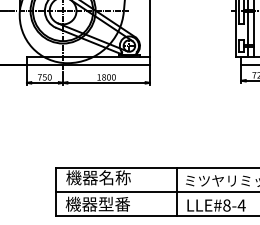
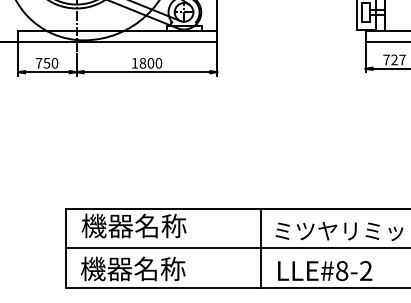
text: (114, 203) -> (159, 267), 機器型番 -> 機器名称
text: (241, 205) -> (365, 270), LLE#8-4 -> LLE#8-2

